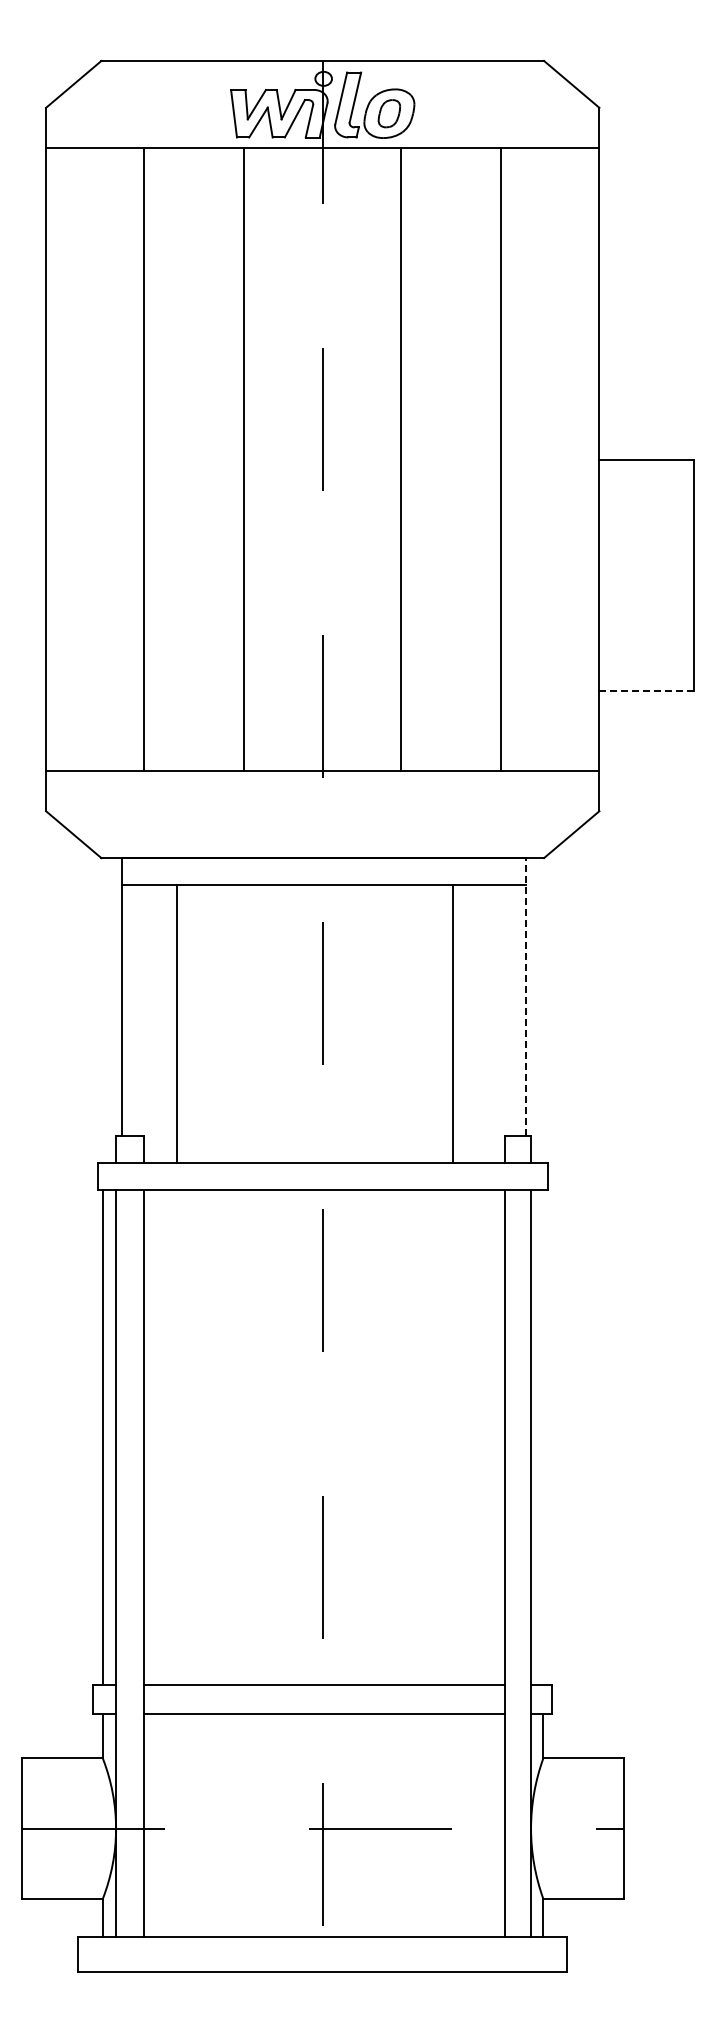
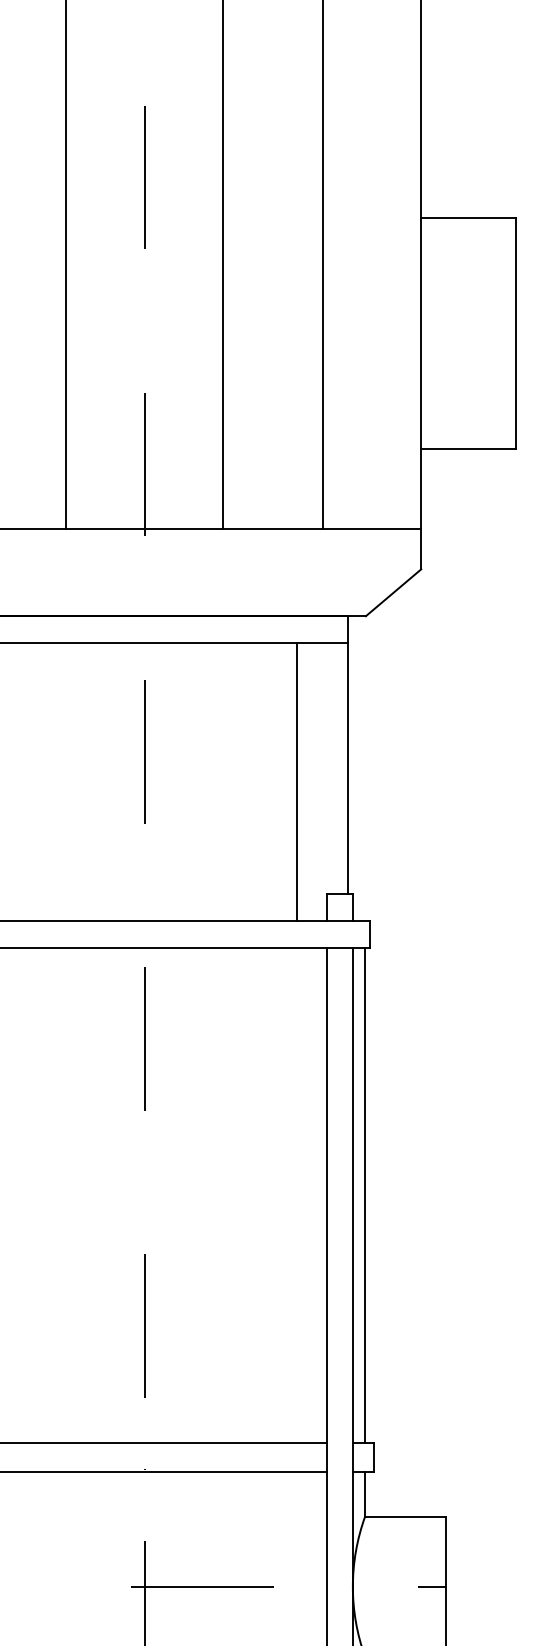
line: (647, 690) -> (469, 448), dashed -> solid
line: (525, 996) -> (347, 754), dashed -> solid
line: (452, 1023) -> (296, 781), moved
line: (543, 1437) -> (365, 1195), added

